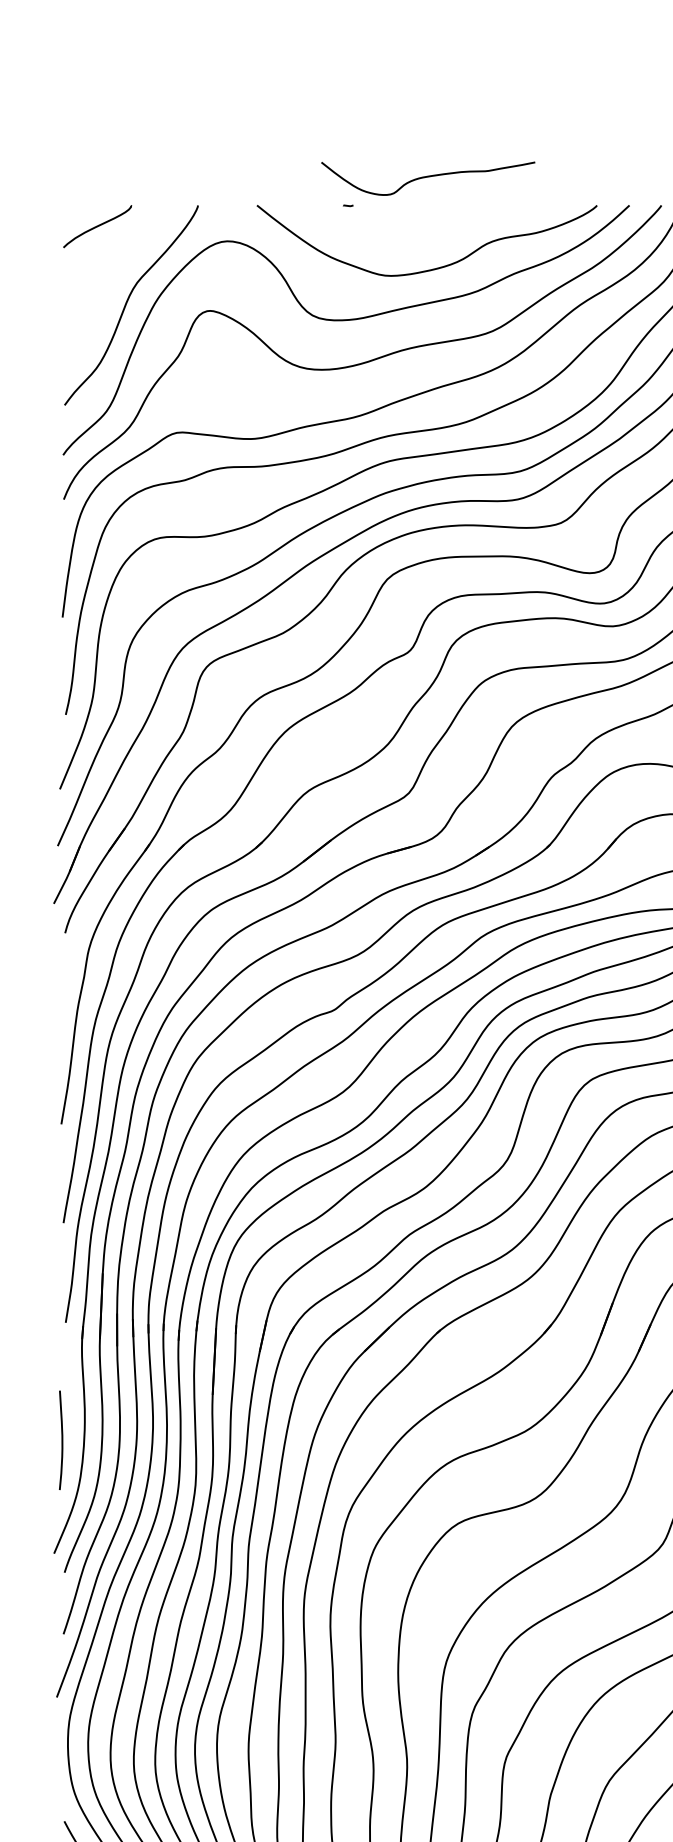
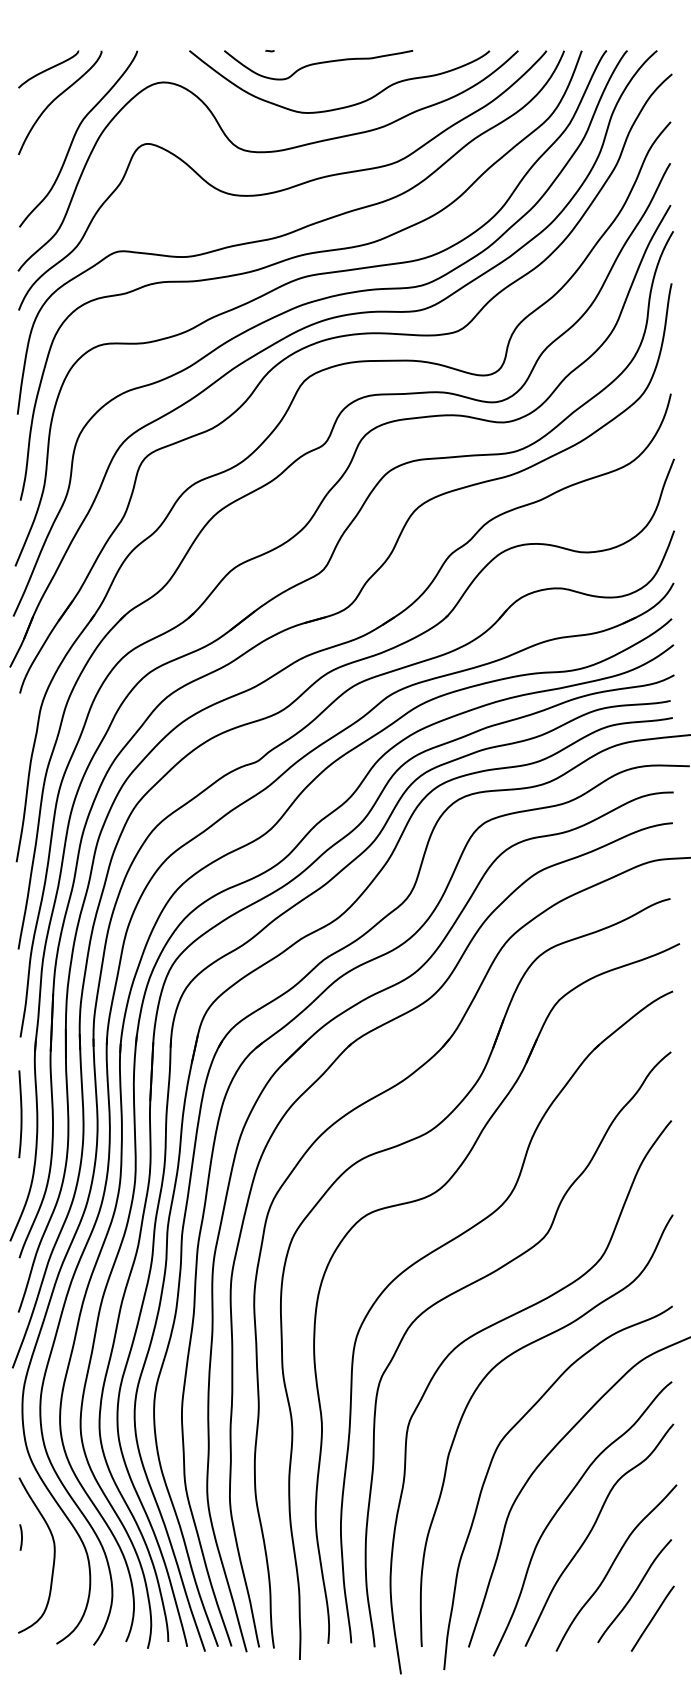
curve: (428, 177) -> (318, 64), moved
curve: (107, 259) -> (57, 98), added
curve: (61, 1440) -> (20, 1114), moved

